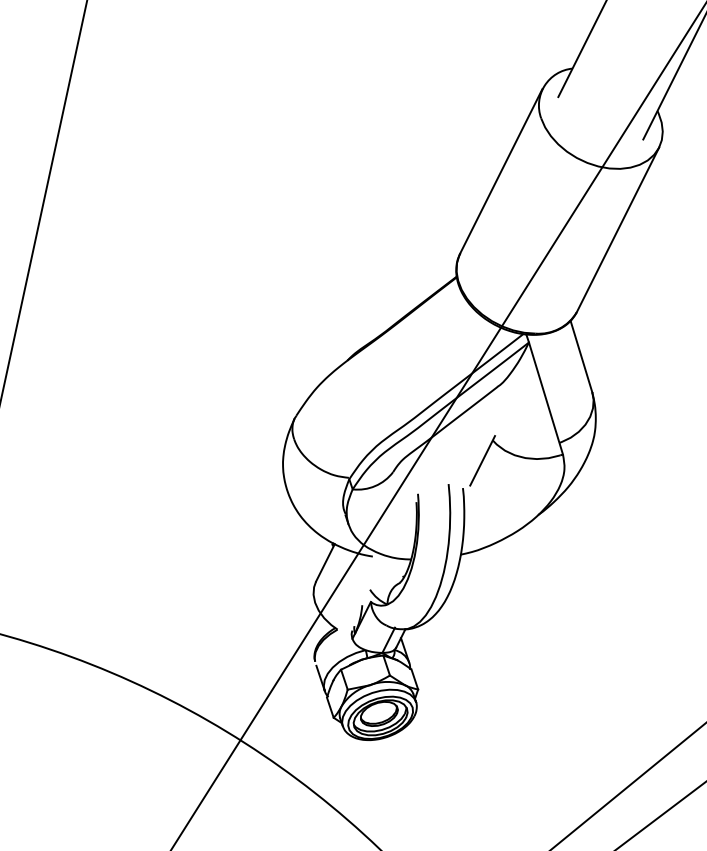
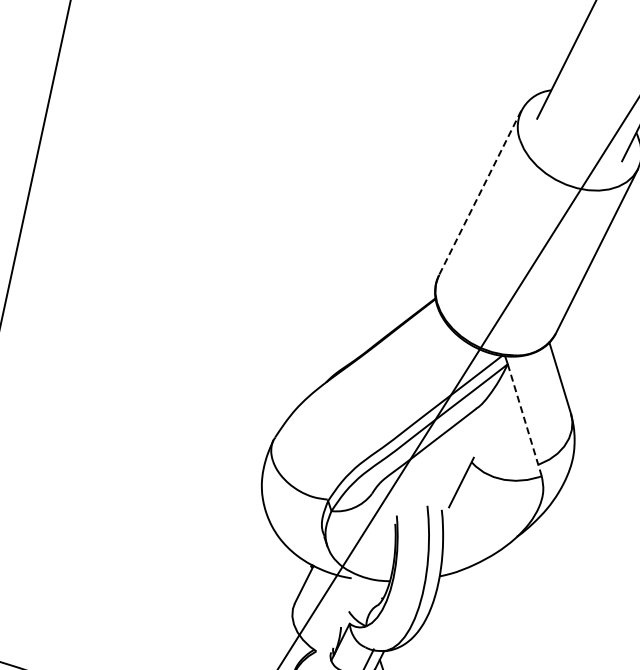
line: (501, 171) -> (480, 193), solid -> dashed
line: (545, 398) -> (524, 420), solid -> dashed

